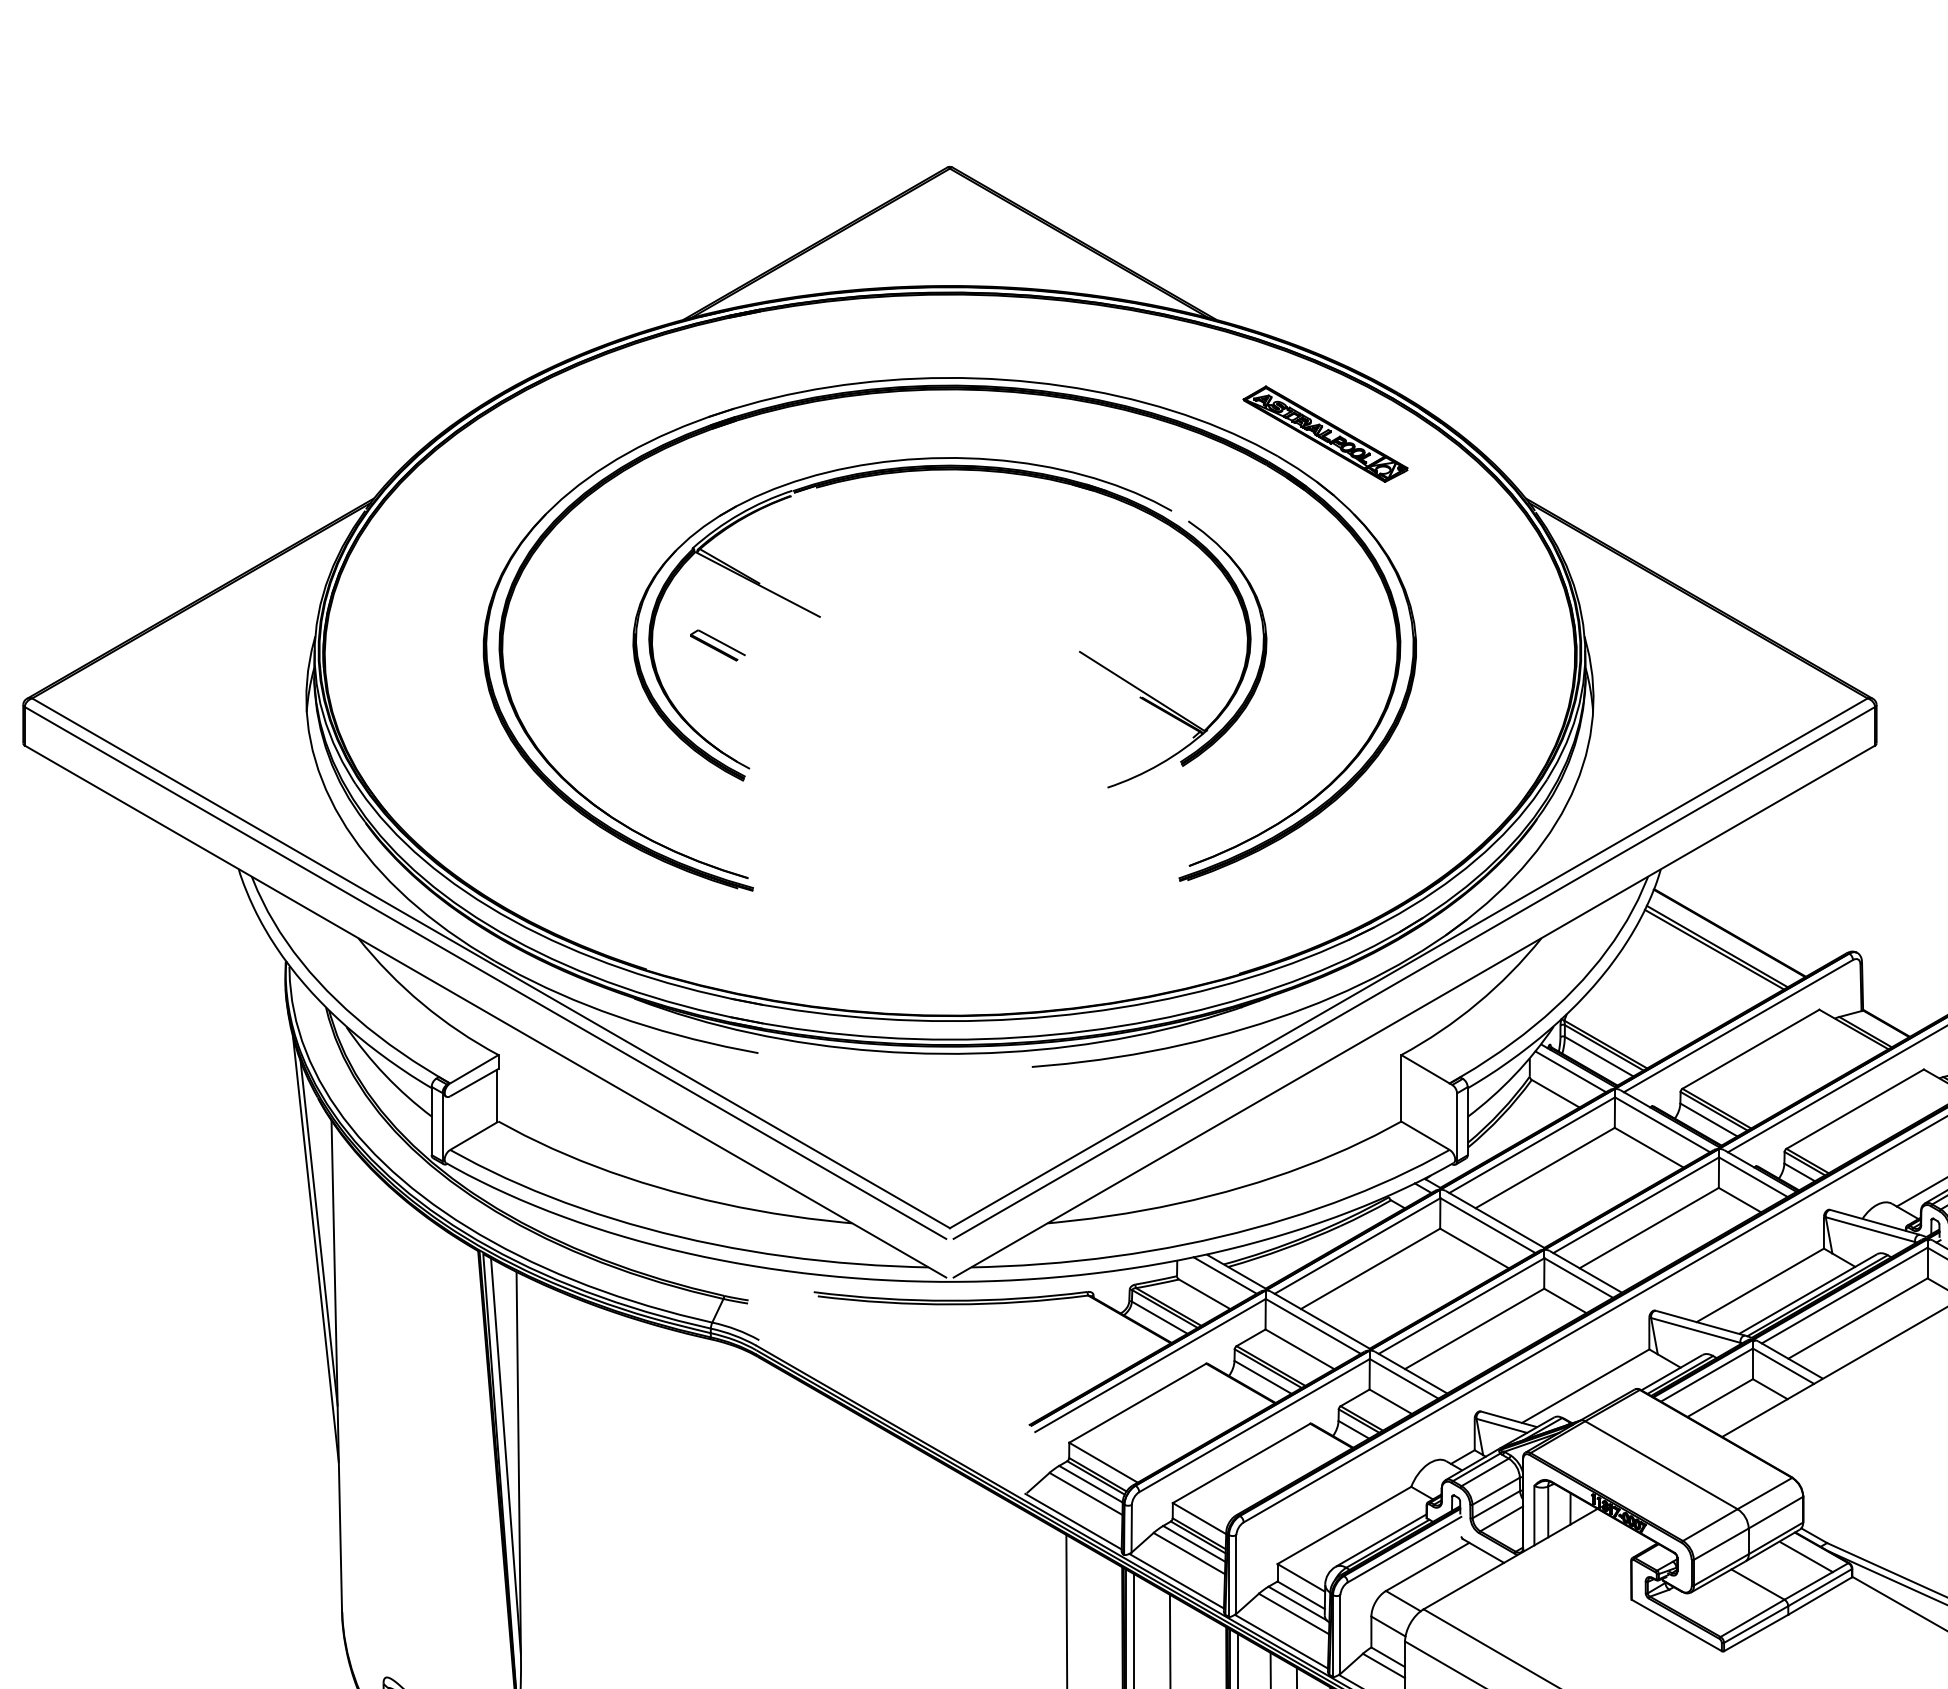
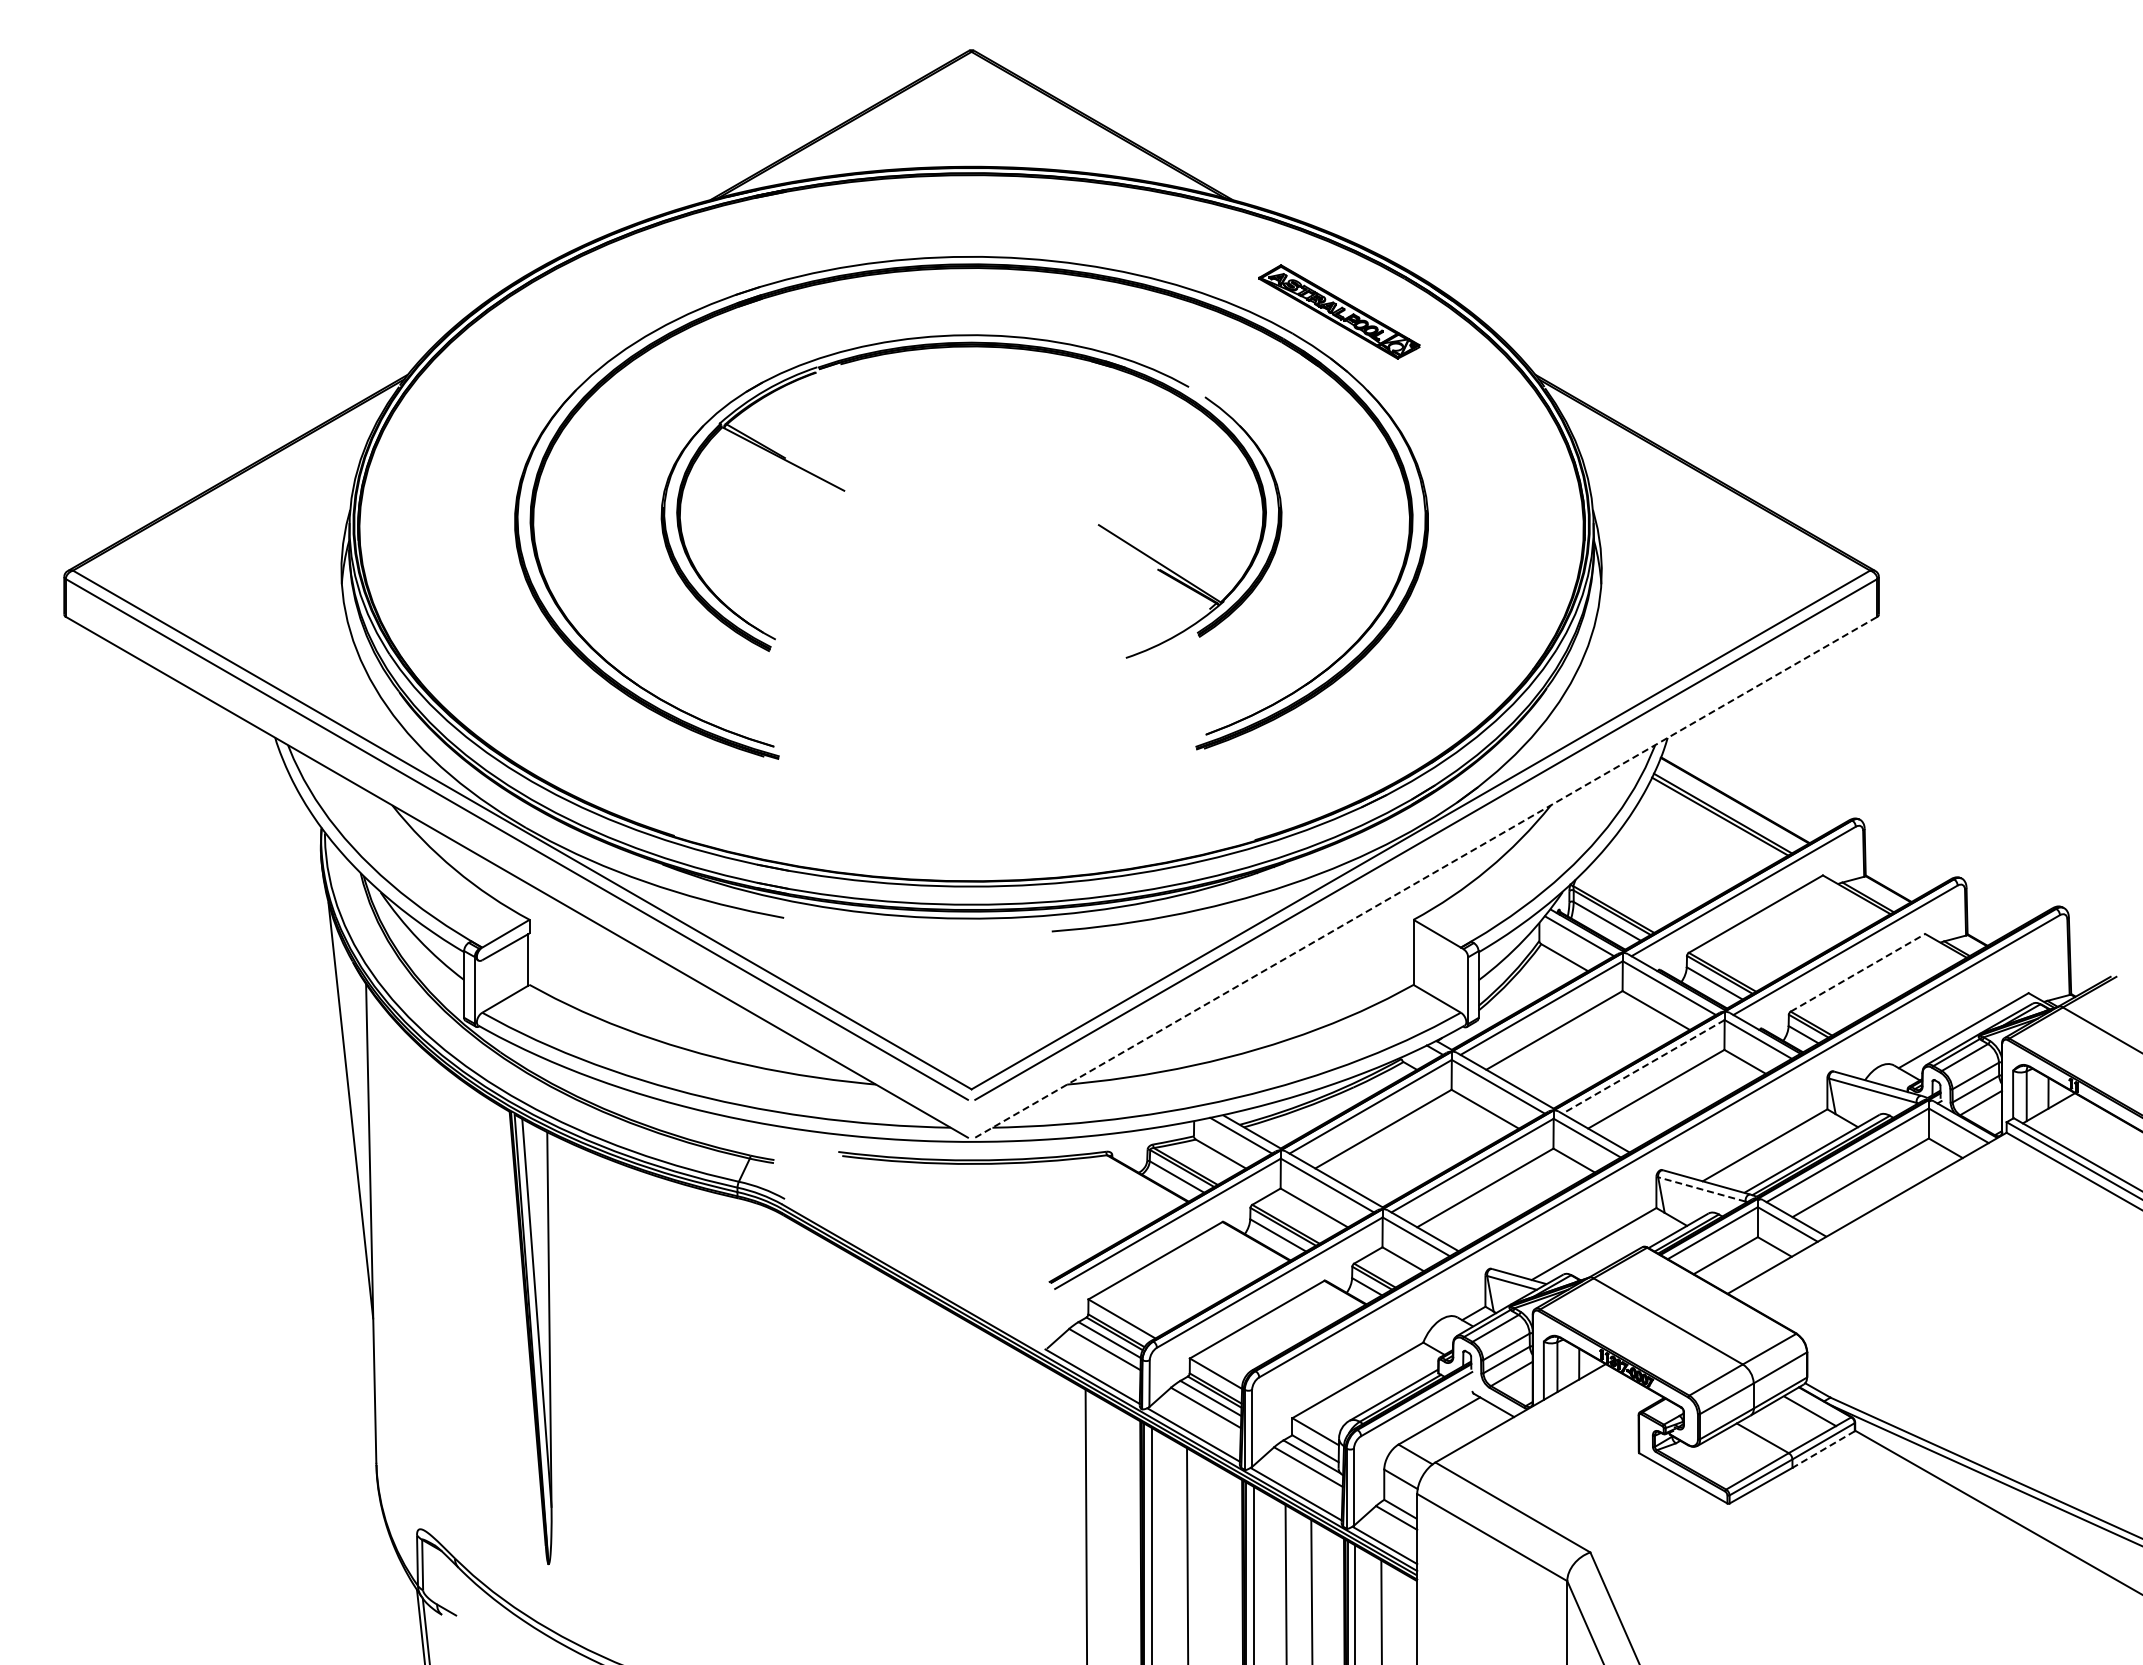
part: (718, 645) -> (744, 518), removed
line: (1414, 1011) -> (1426, 877), solid -> dashed
line: (1854, 1108) -> (1857, 972), solid -> dashed
line: (1636, 1204) -> (1643, 1066), solid -> dashed
line: (318, 1233) -> (353, 1094), removed
line: (1695, 1330) -> (1701, 1189), solid -> dashed
line: (1819, 1596) -> (1823, 1449), solid -> dashed

